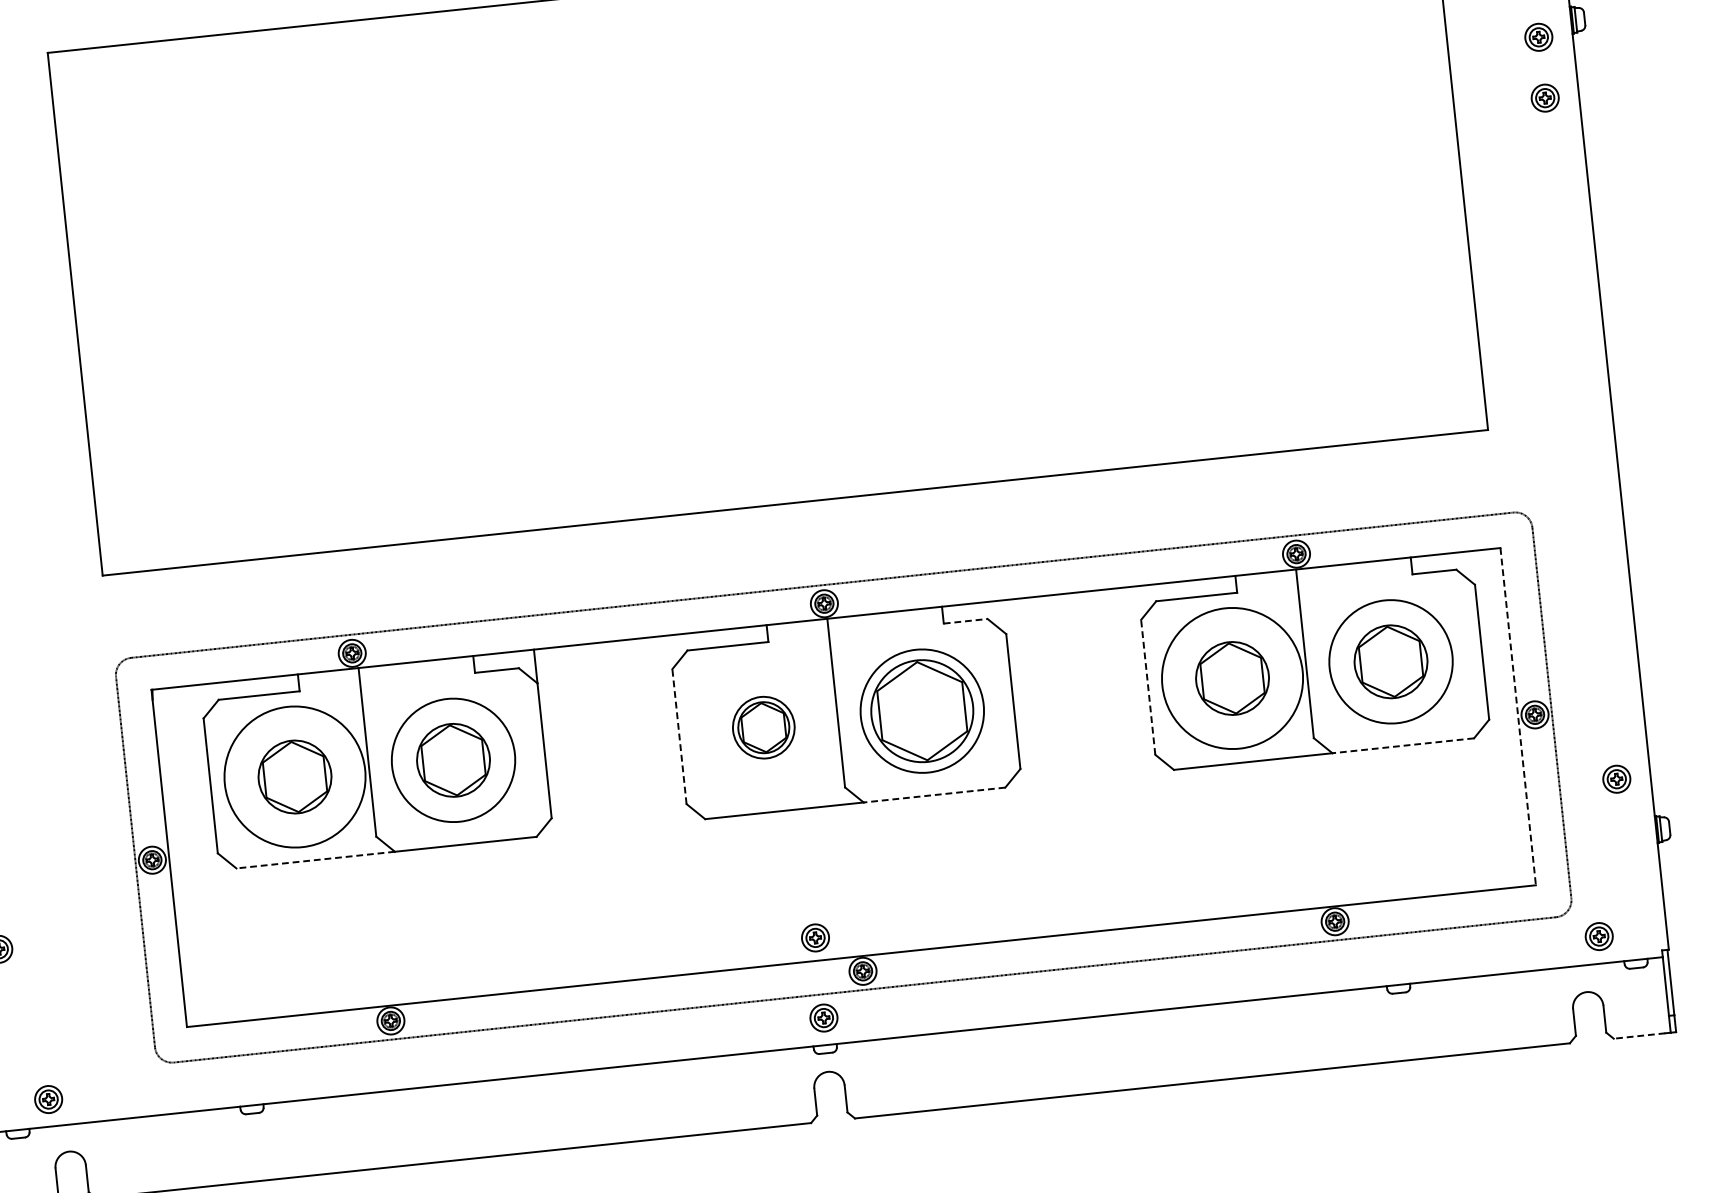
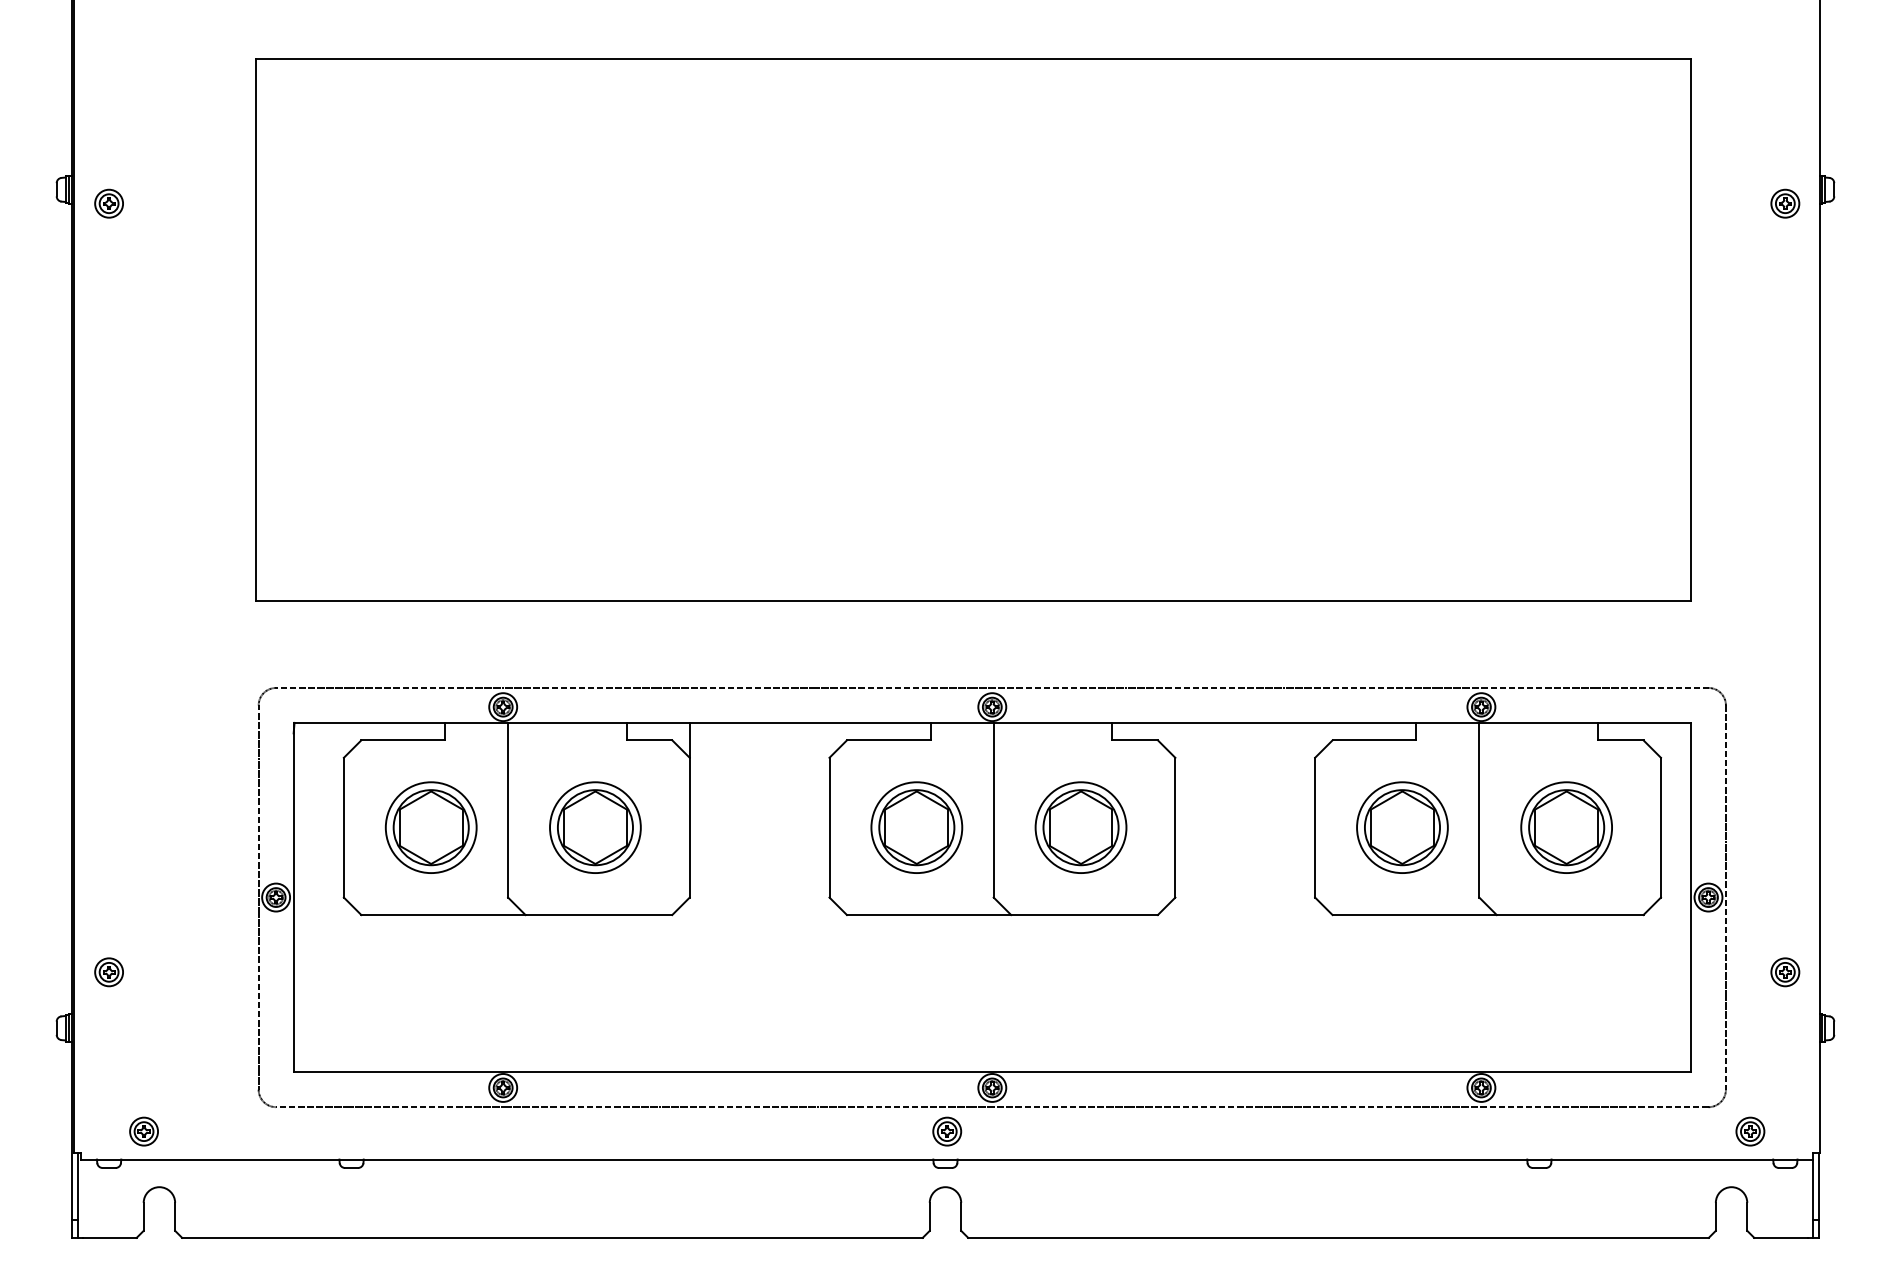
part: (1545, 97) -> (1785, 266), removed
line: (966, 621) -> (1135, 740), dashed -> solid
circle: (1390, 661) -> (1566, 827), size x0.71
circle: (1232, 678) -> (1402, 827), size x0.62
line: (1148, 687) -> (1315, 827), dashed -> solid
part: (921, 710) -> (1080, 827), size x0.71
line: (1518, 716) -> (1691, 897), dashed -> solid
part: (763, 727) -> (916, 827), size x1.43
line: (679, 736) -> (829, 827), dashed -> solid
line: (1402, 746) -> (1569, 915), dashed -> solid
circle: (453, 760) -> (595, 827), size x0.71
circle: (294, 776) -> (430, 827), size x0.62
line: (934, 795) -> (1084, 915), dashed -> solid
line: (314, 860) -> (442, 915), dashed -> solid
part: (815, 937) -> (947, 1048), removed
line: (1639, 1035) -> (1780, 1237), dashed -> solid

